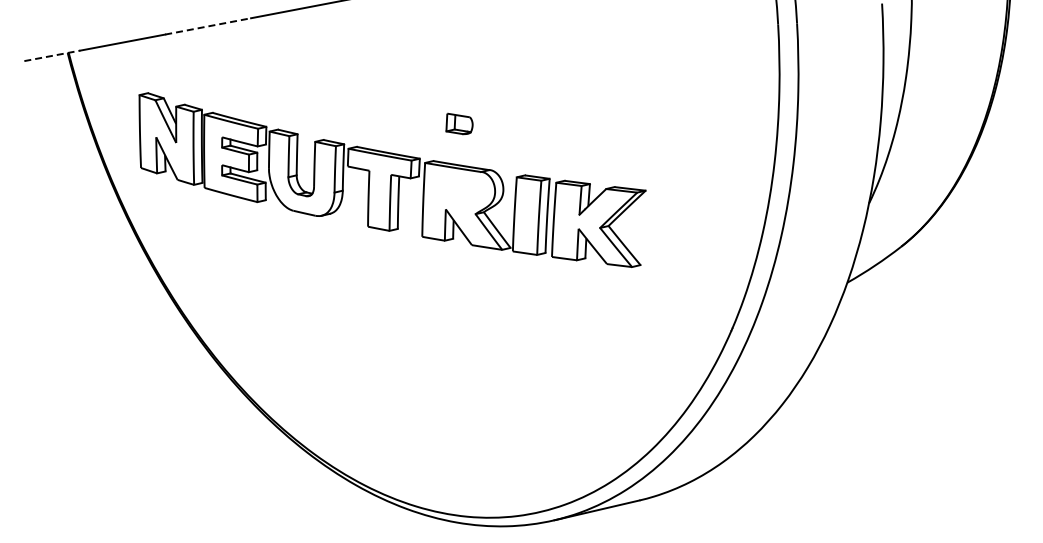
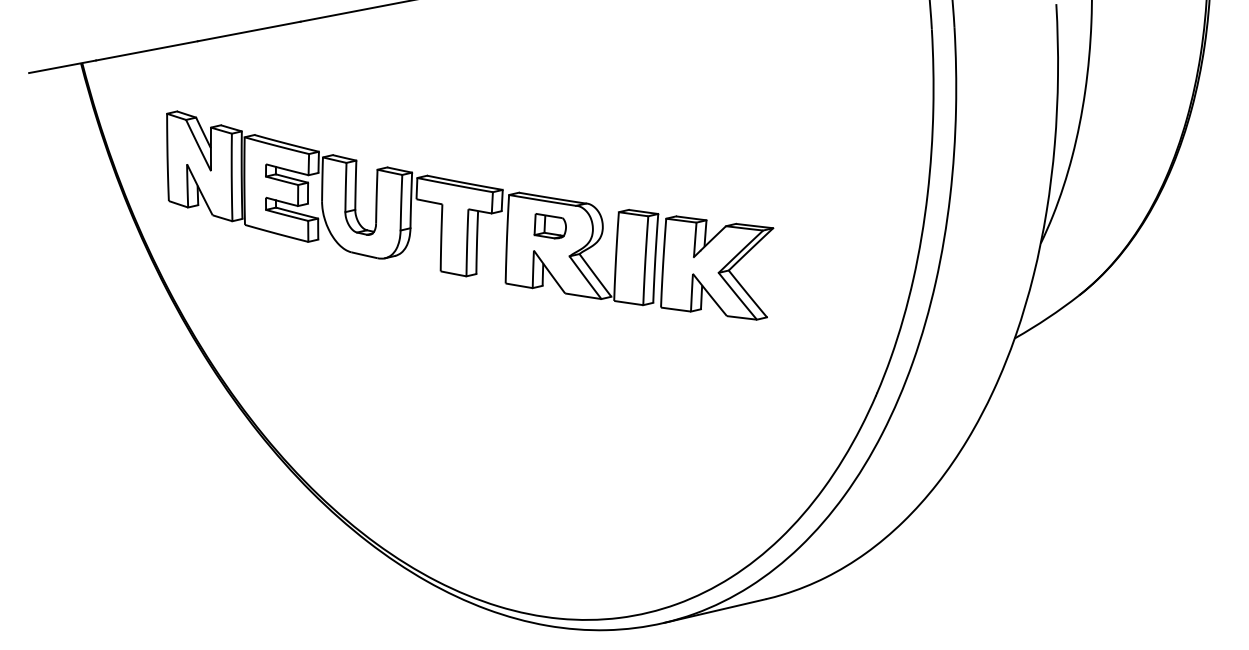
line: (208, 26) -> (249, 31), dashed -> solid
line: (52, 55) -> (62, 66), dashed -> solid
part: (459, 123) -> (550, 225), moved

